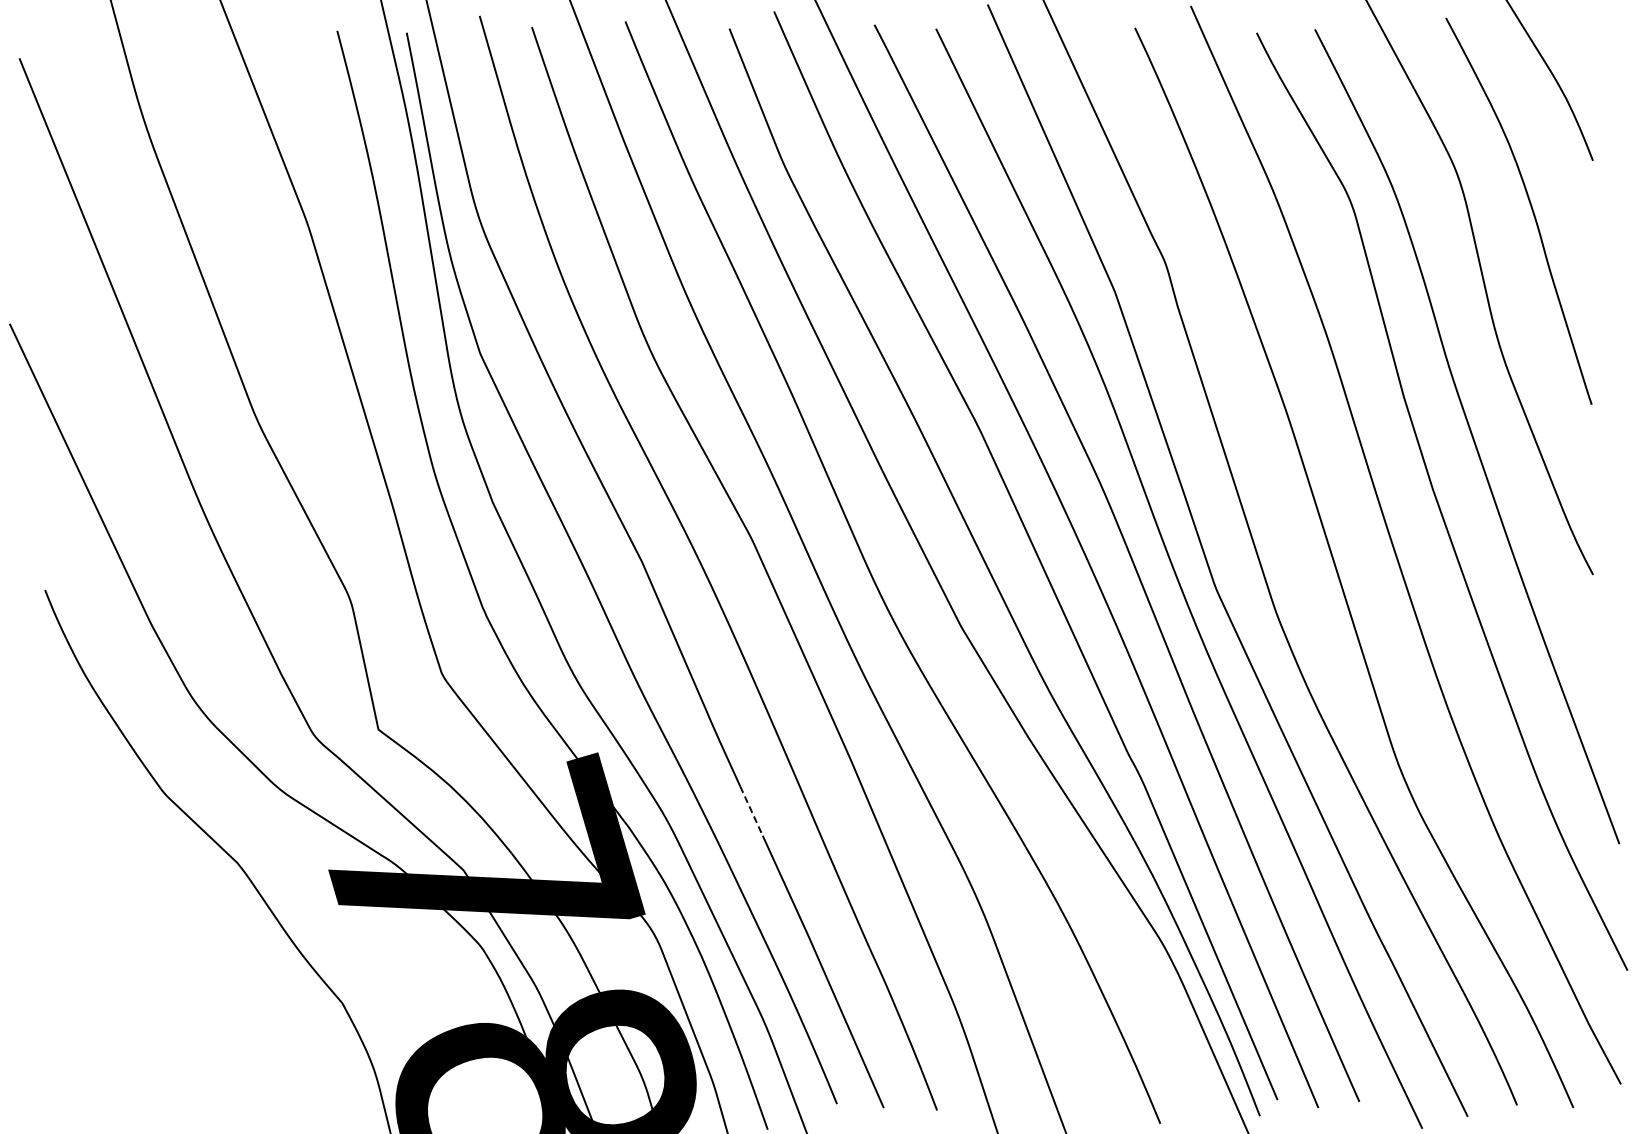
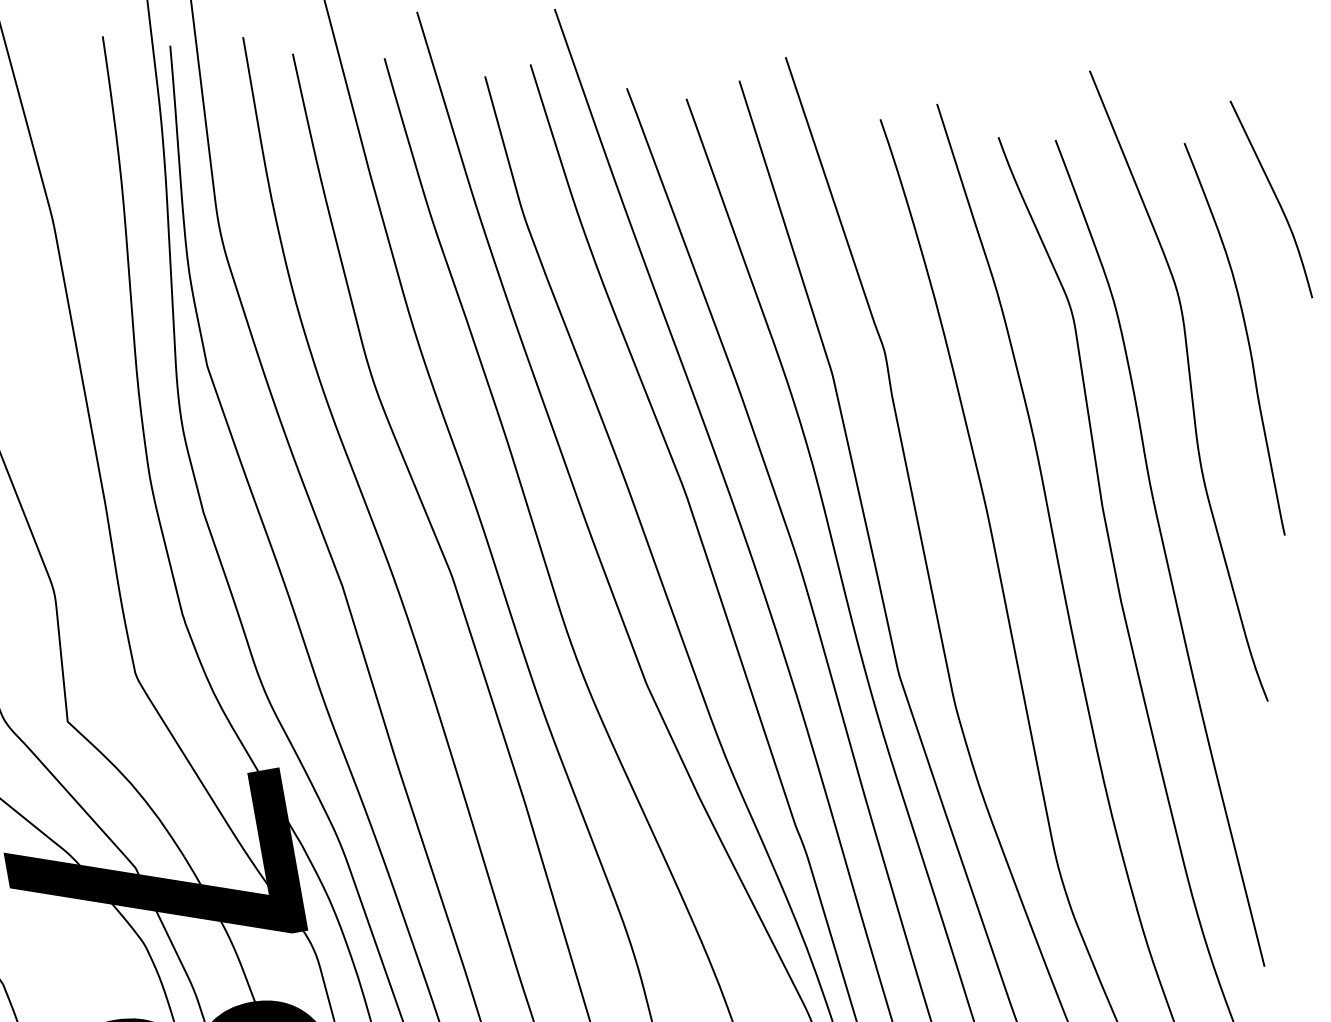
line: (751, 811) -> (422, 841), dashed -> solid

